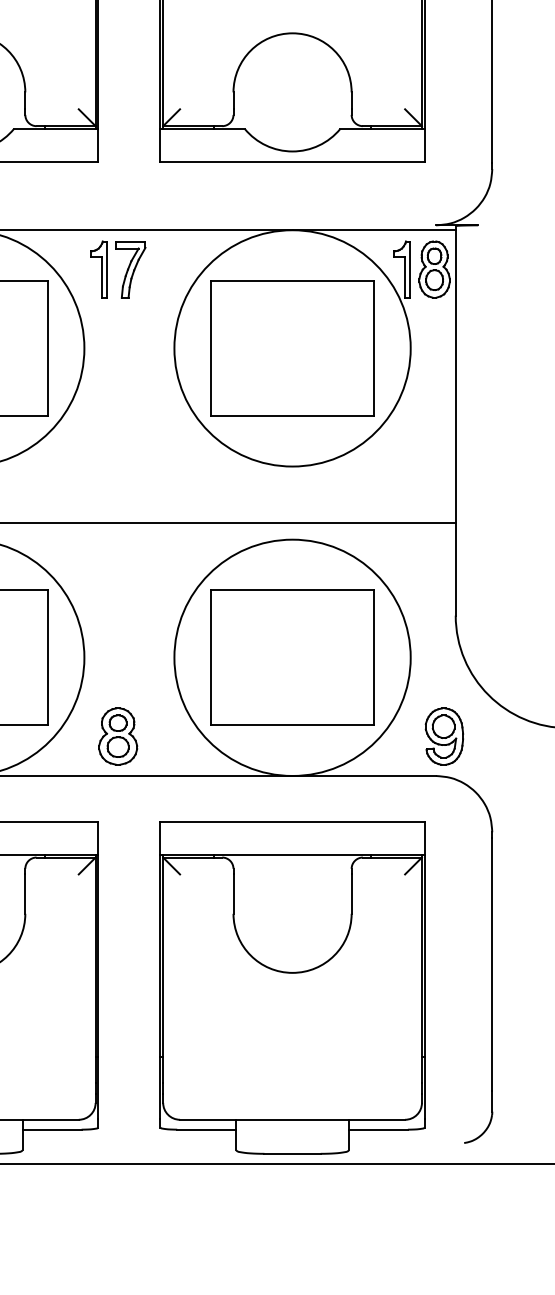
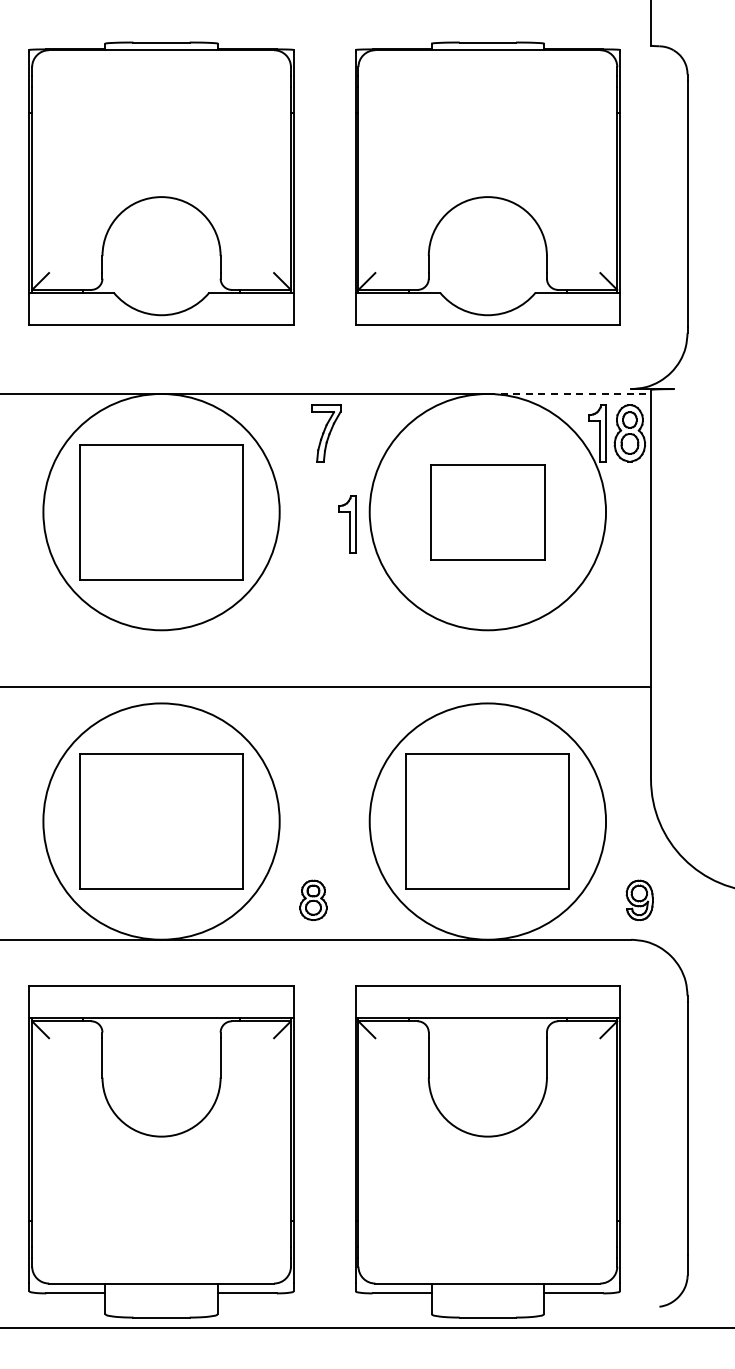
line: (374, 230) -> (569, 394), solid -> dashed
part: (99, 269) -> (347, 524), moved
part: (292, 348) -> (487, 512), size x0.7
part: (118, 736) -> (313, 900), size x0.7
part: (444, 736) -> (639, 900), size x0.7

